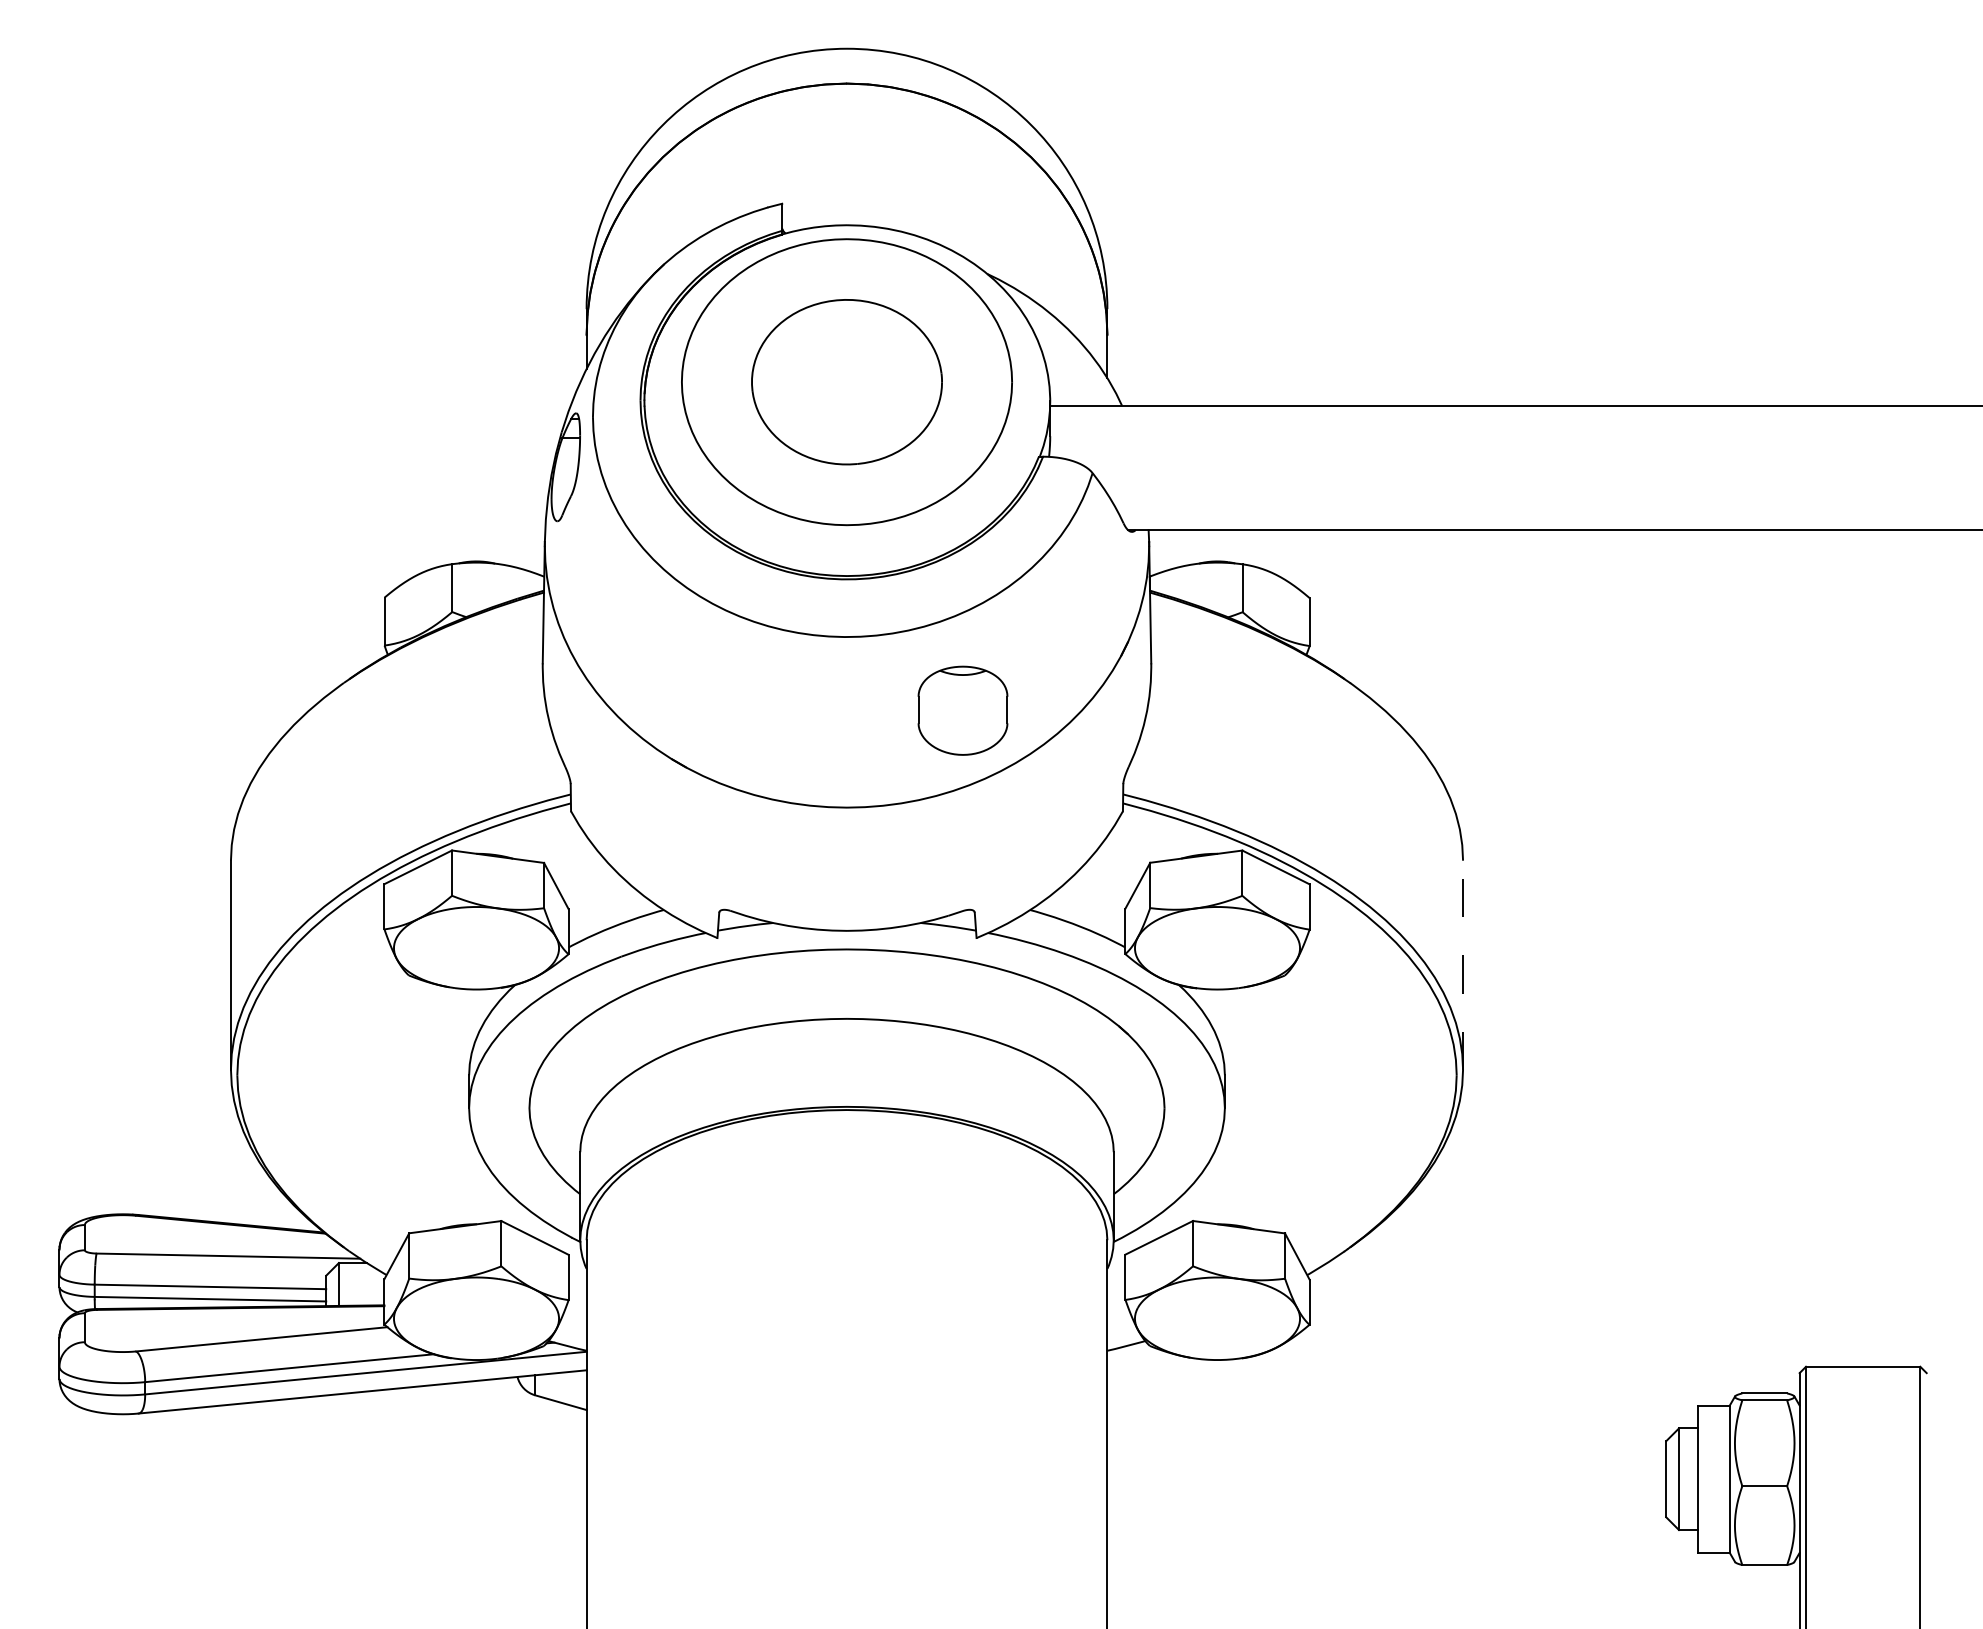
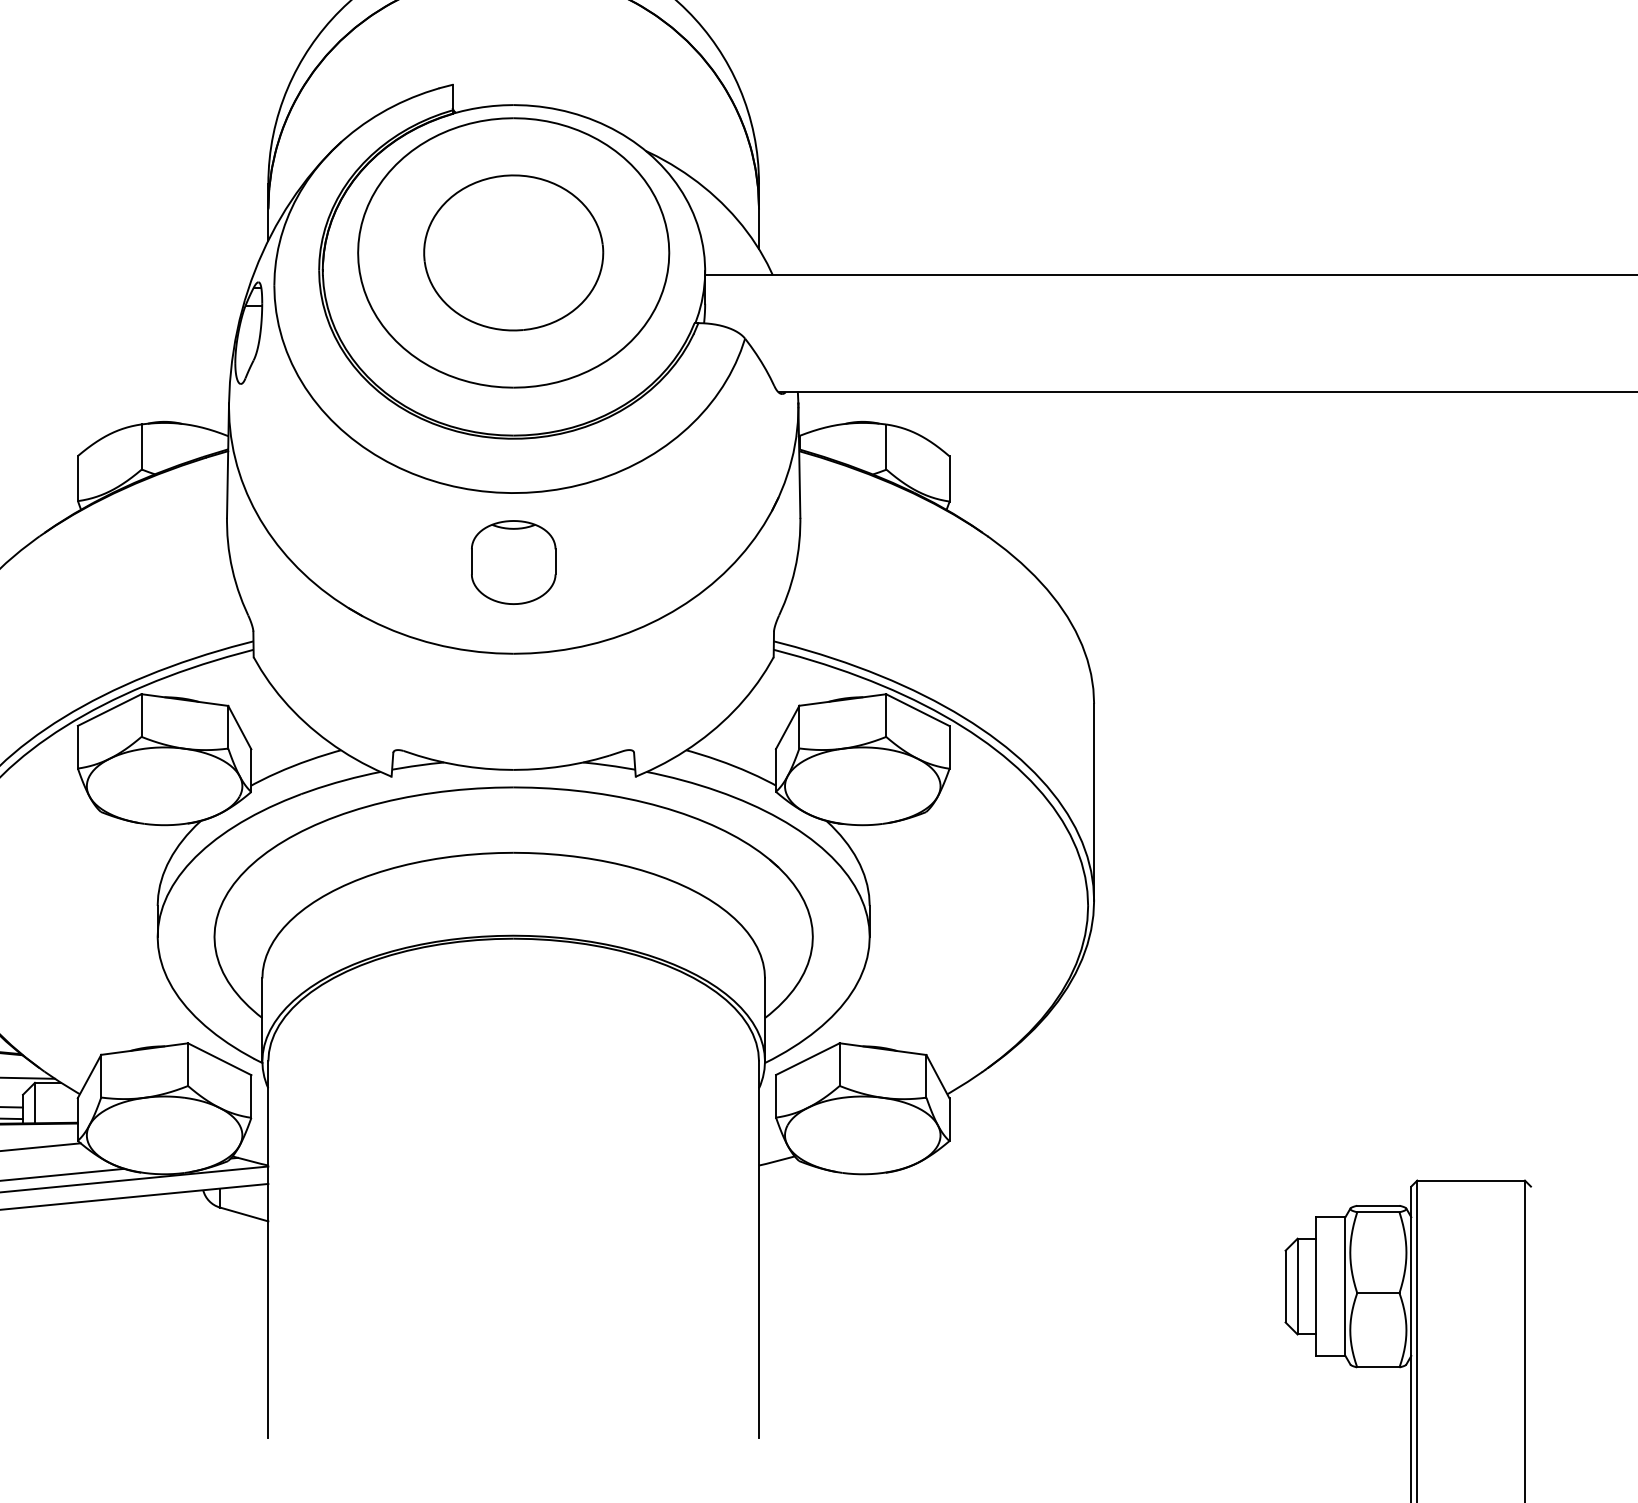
part: (962, 710) -> (513, 562), moved
line: (1463, 965) -> (1094, 802), dashed -> solid

